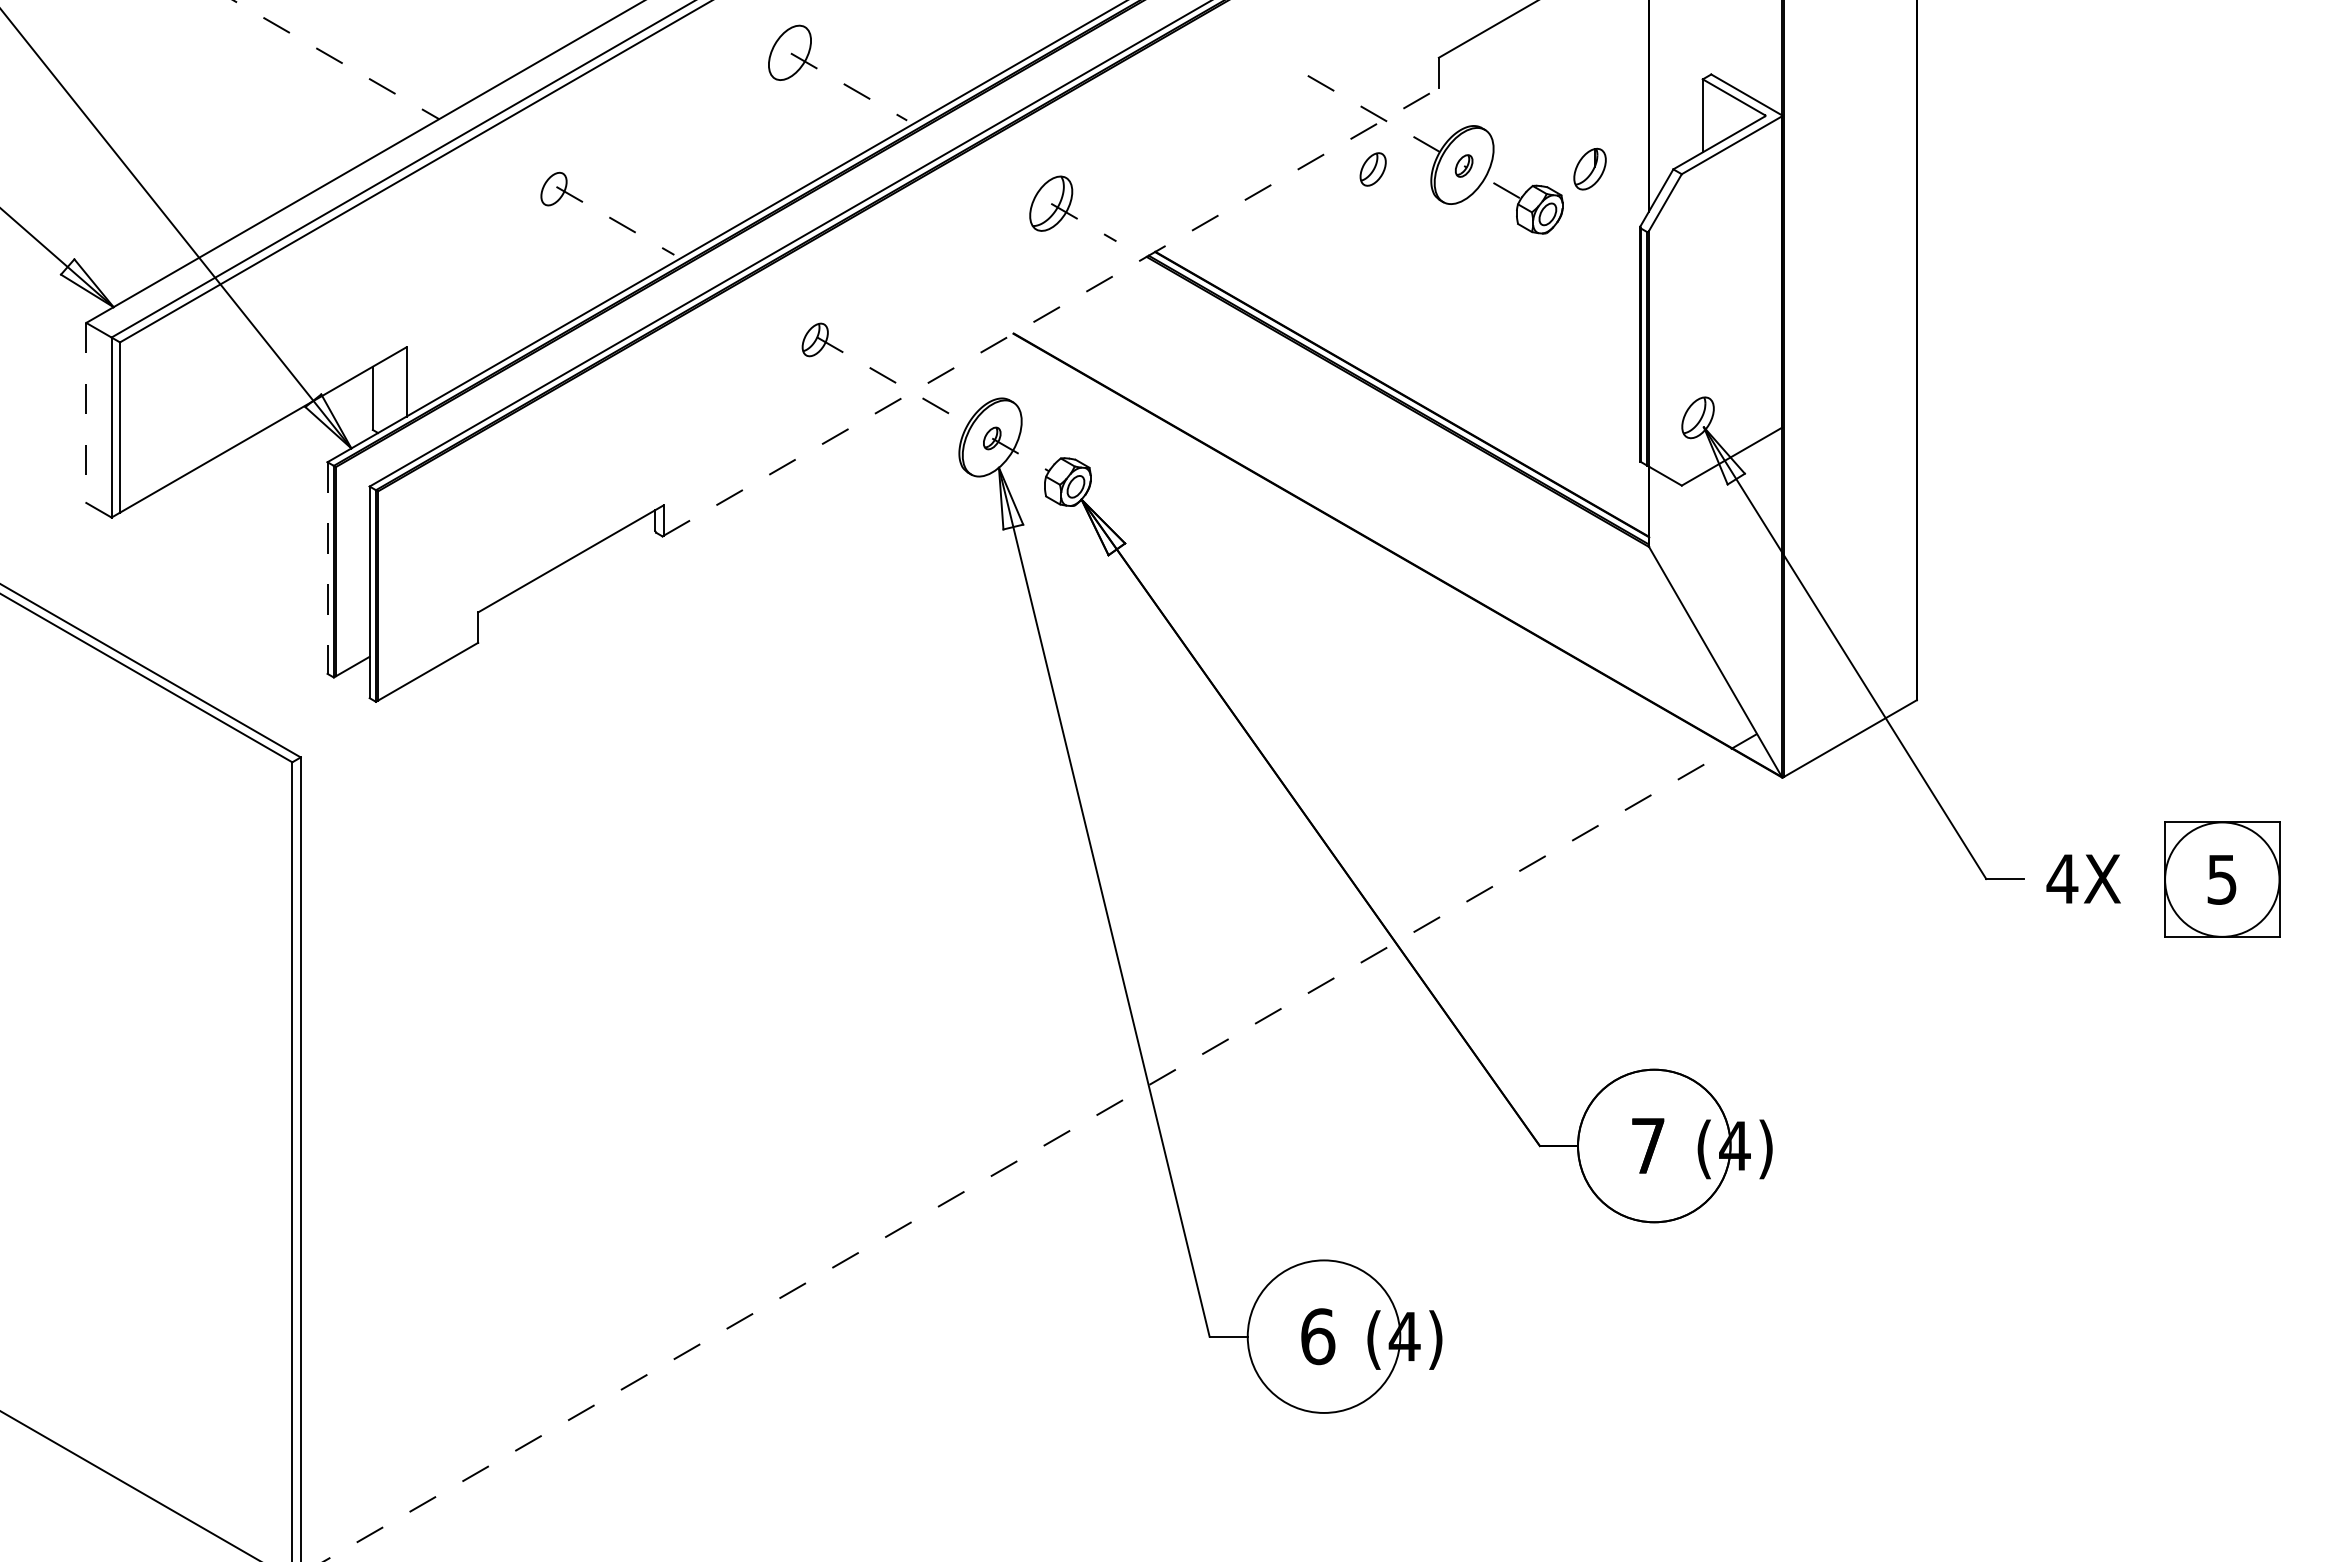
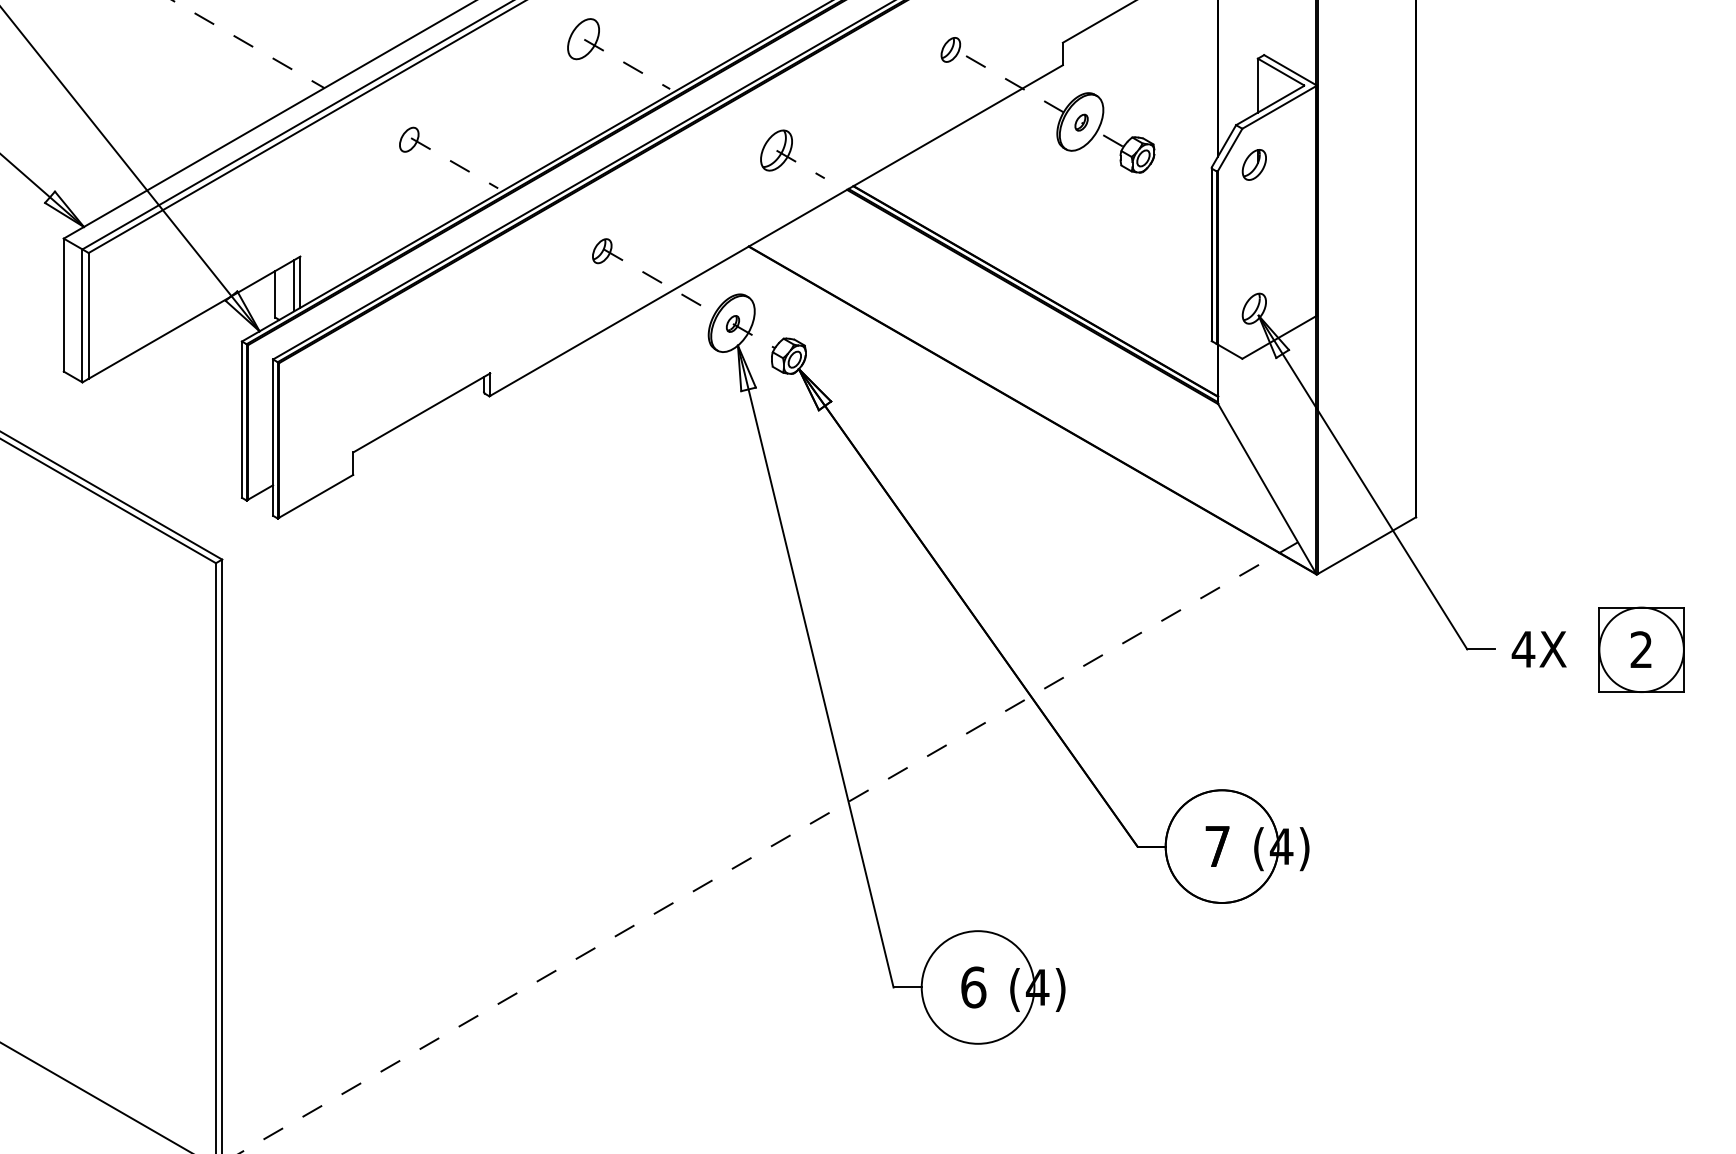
part: (1589, 168) -> (1253, 164), moved
part: (1372, 169) -> (950, 49), moved
line: (1051, 312) -> (776, 230), dashed -> solid
line: (398, 386) -> (294, 285), added
line: (86, 413) -> (63, 305), dashed -> solid
line: (327, 568) -> (241, 420), dashed -> solid
text: (2221, 879) -> (1641, 649), 5 -> 2

